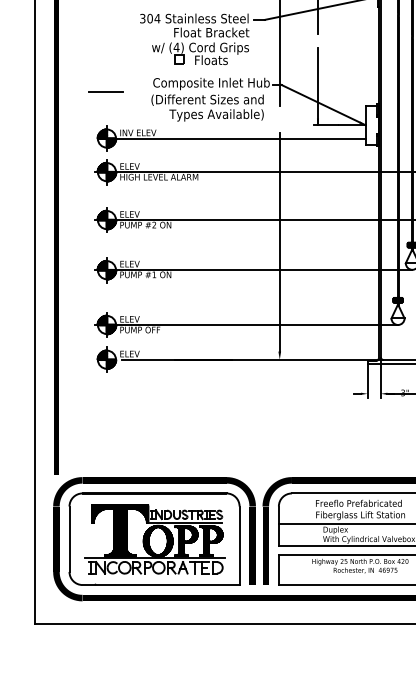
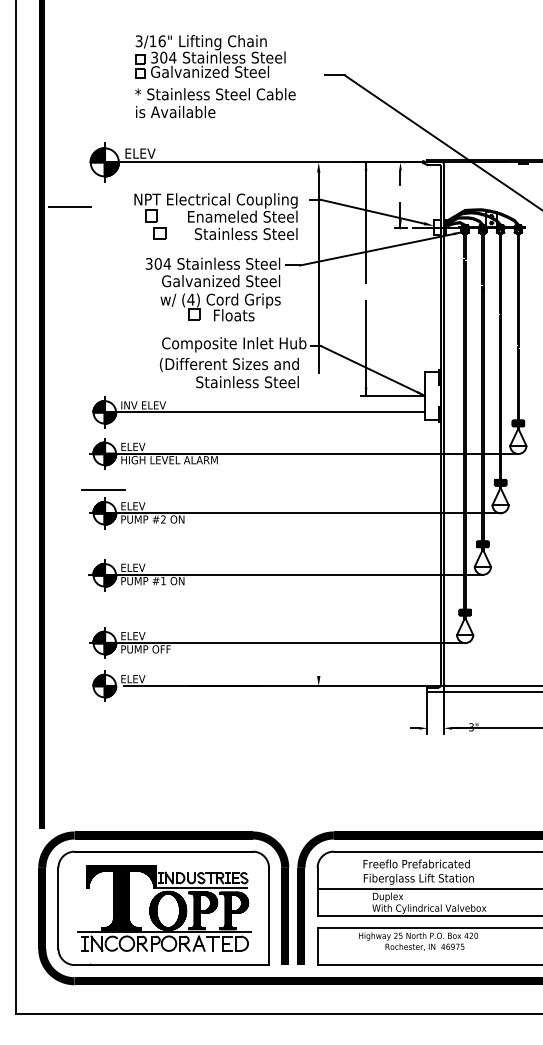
text: (201, 32) -> (221, 281), Float Bracket -> Galvanized Steel
line: (105, 91) -> (103, 489), moved
text: (216, 115) -> (240, 383), Types Available) -> Stainless Steel
line: (279, 242) -> (318, 540), removed

